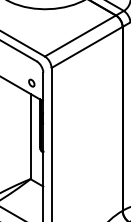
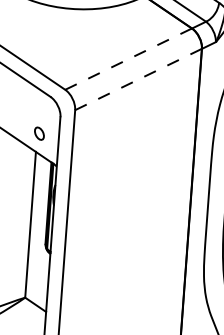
line: (80, 36) -> (128, 59), solid -> dashed
line: (87, 47) -> (139, 79), solid -> dashed

